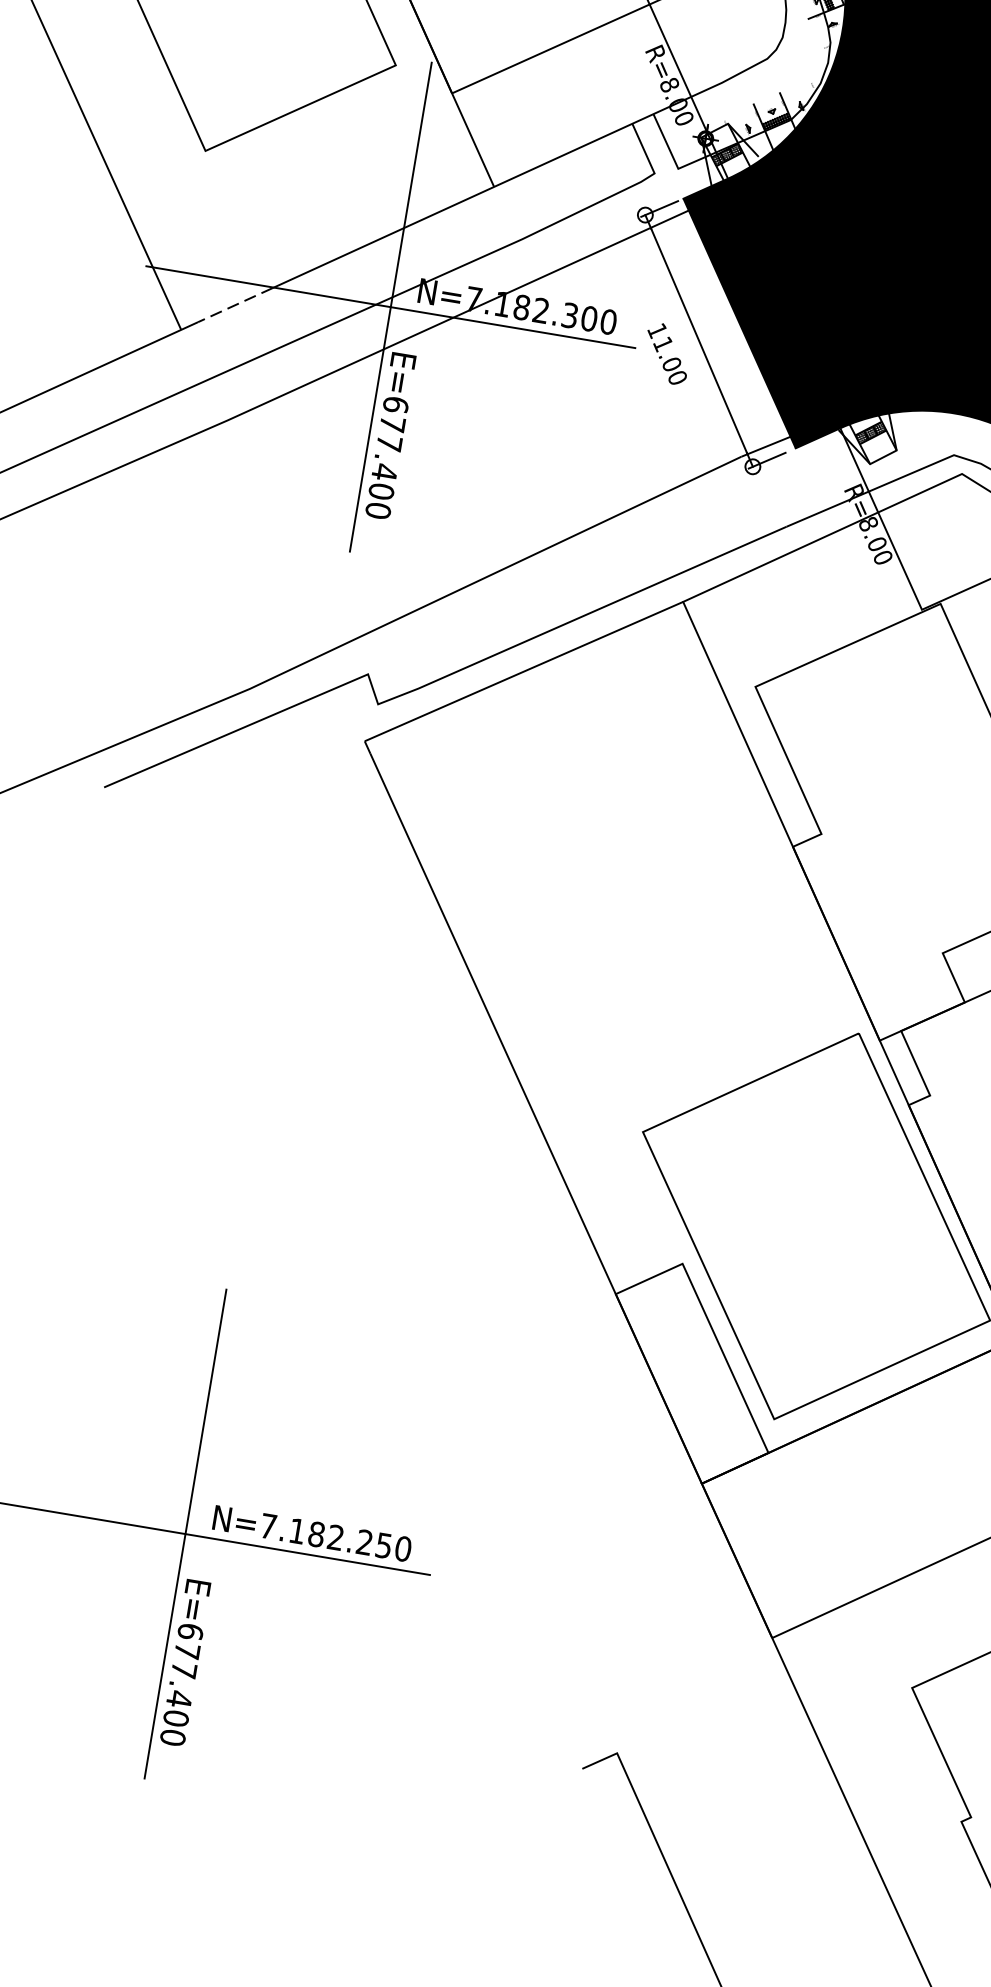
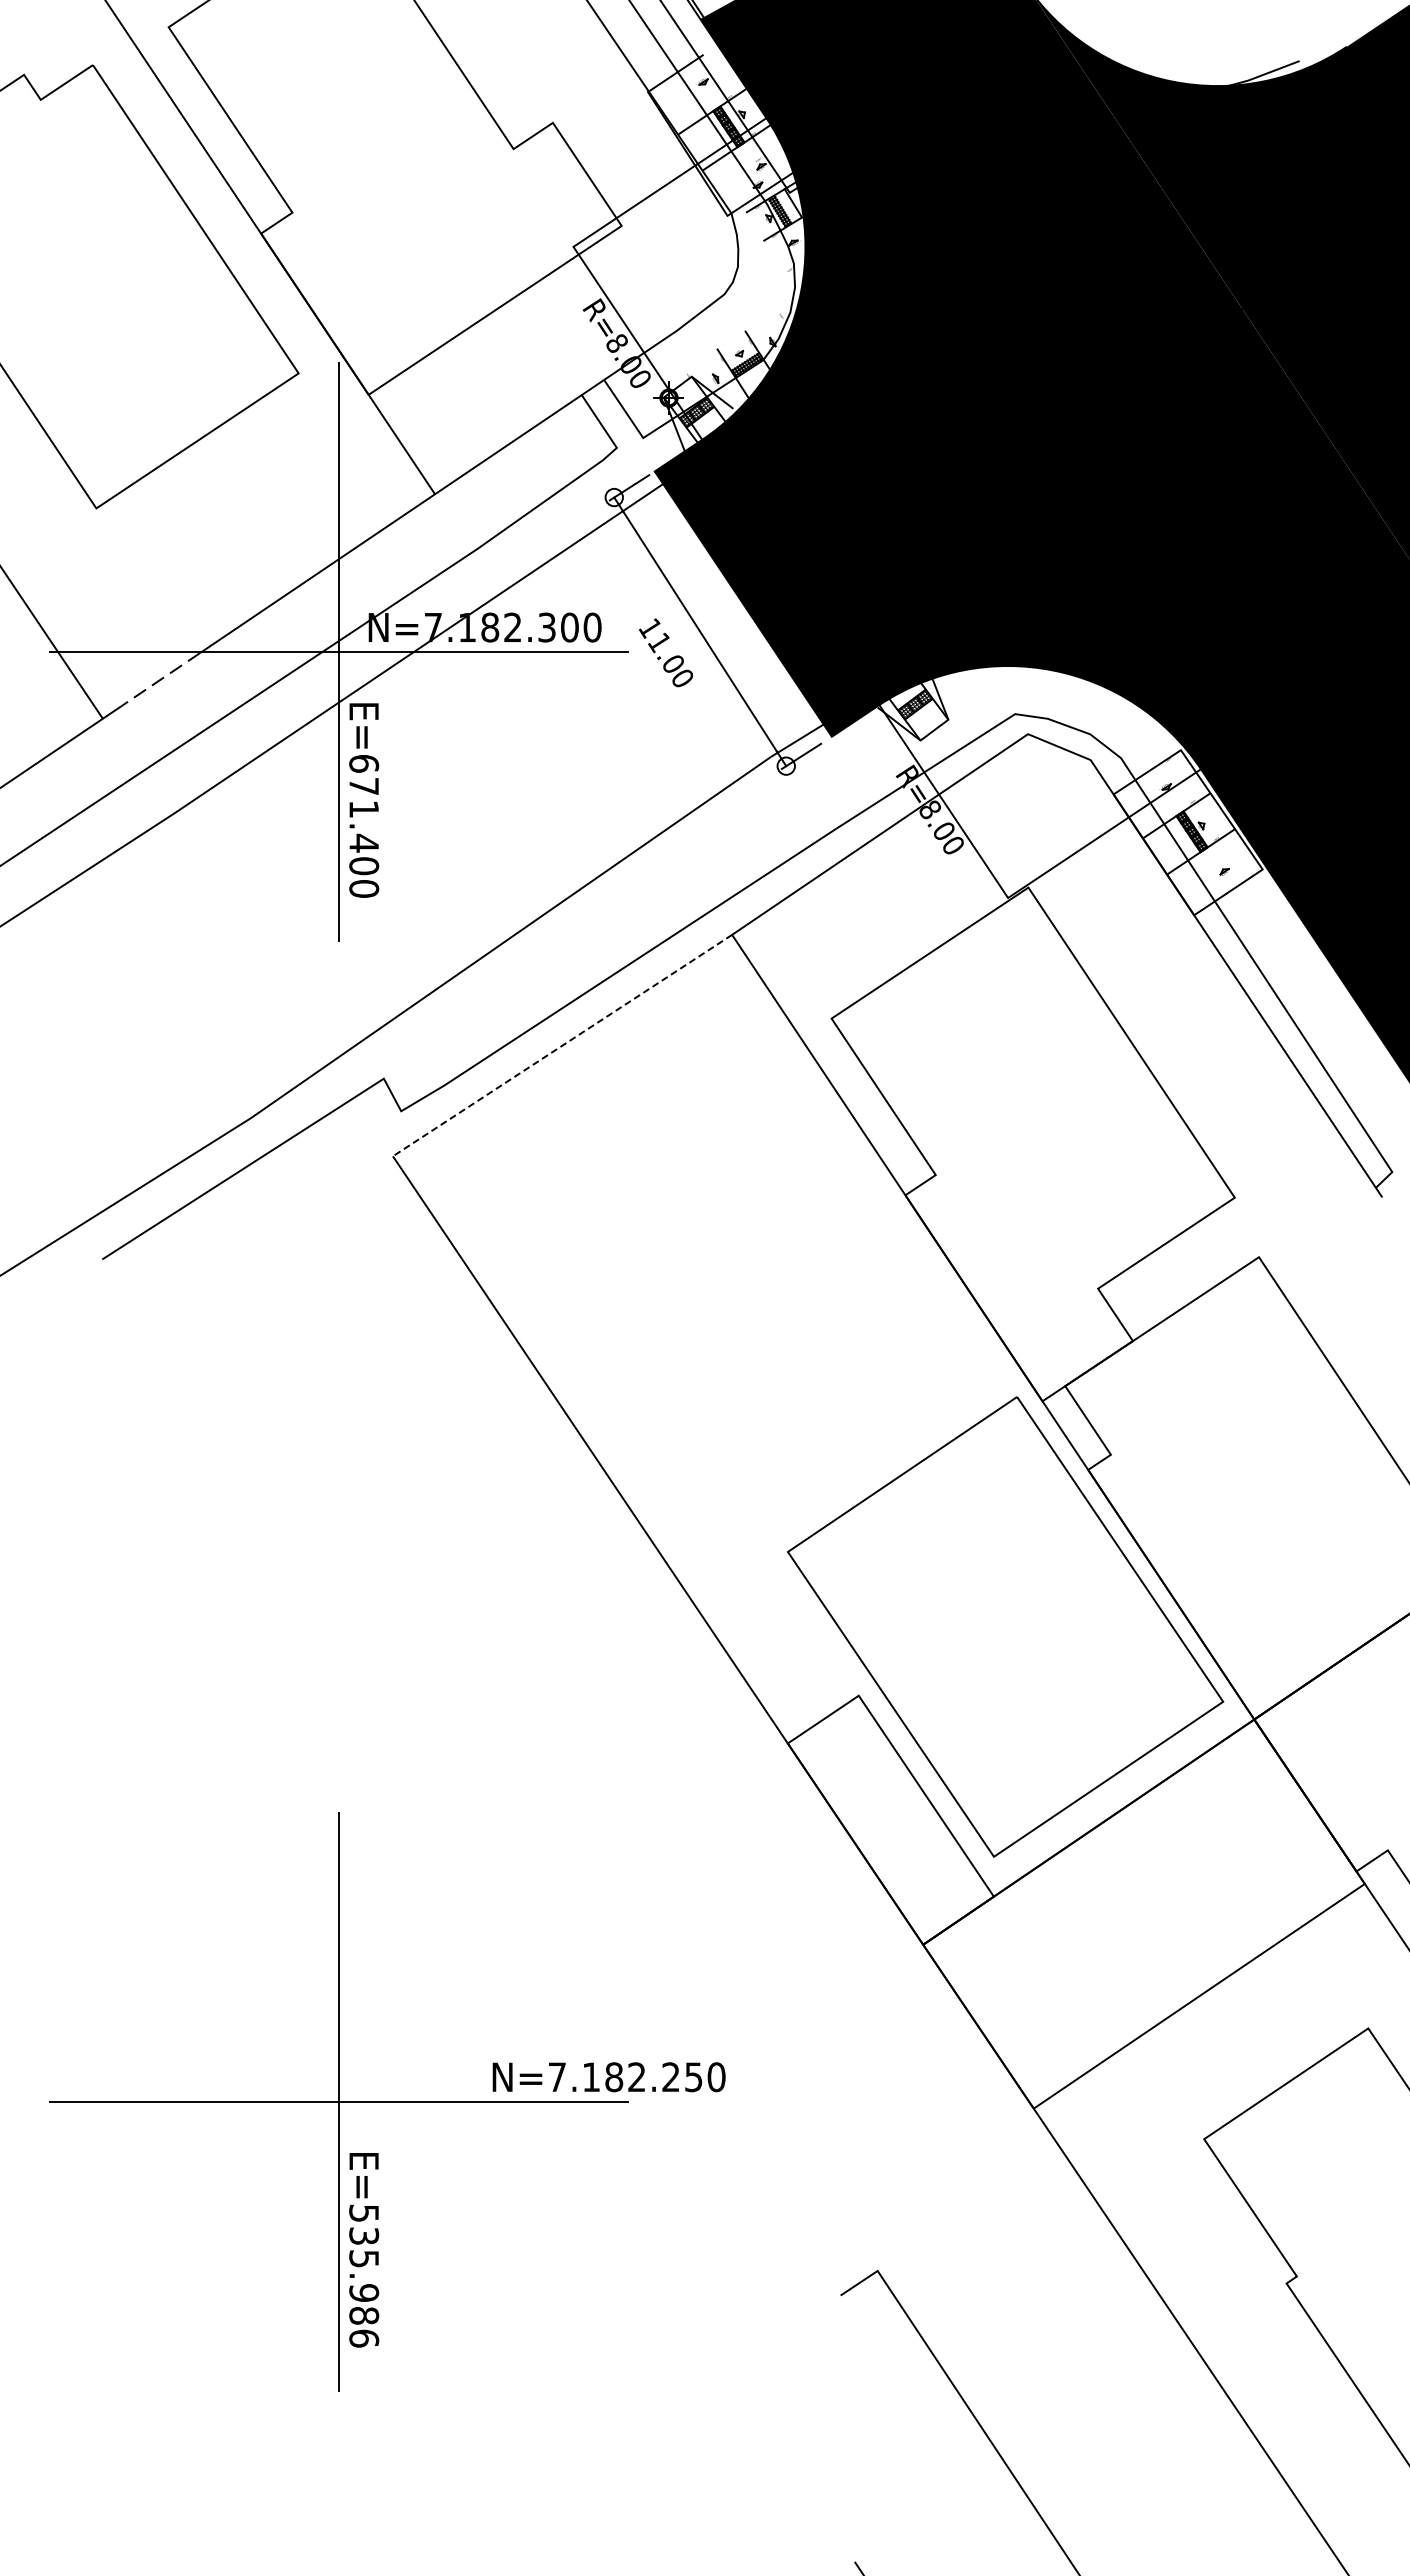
text: (389, 442) -> (363, 808), E=677.400 -> E=671.400
line: (523, 671) -> (562, 1045), solid -> dashed
text: (311, 1533) -> (608, 2077), moved
text: (182, 1684) -> (364, 2275), E=677.400 -> E=535.986

